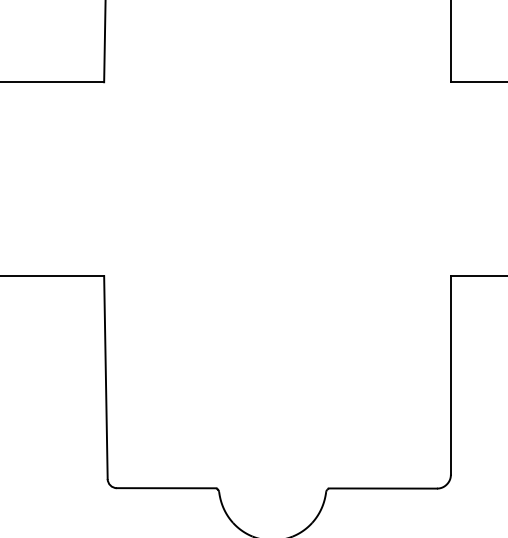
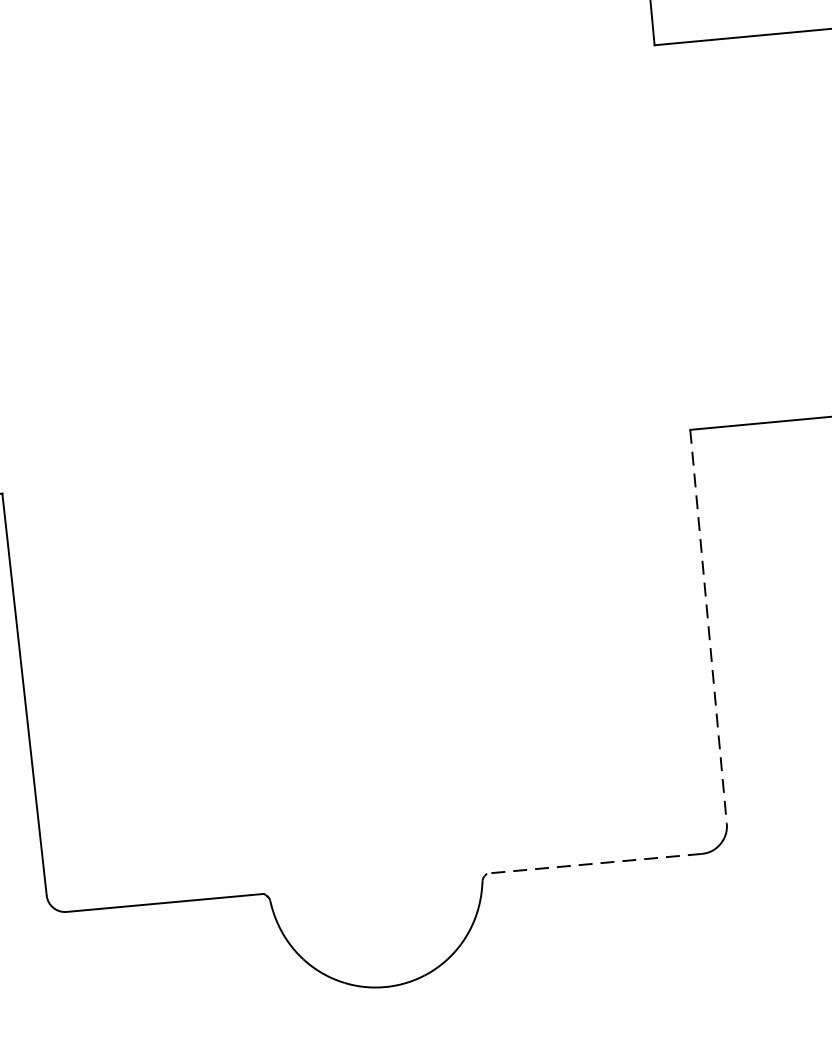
line: (450, 375) -> (707, 627), solid -> dashed
line: (382, 488) -> (593, 863), solid -> dashed

